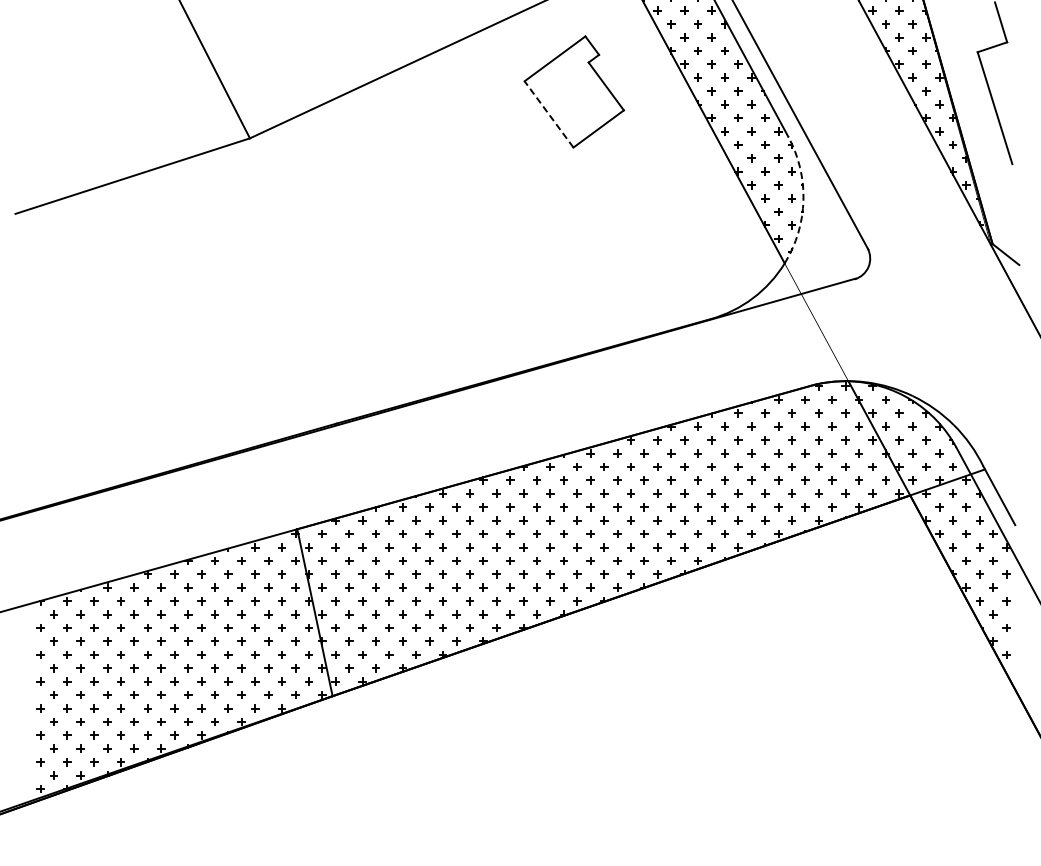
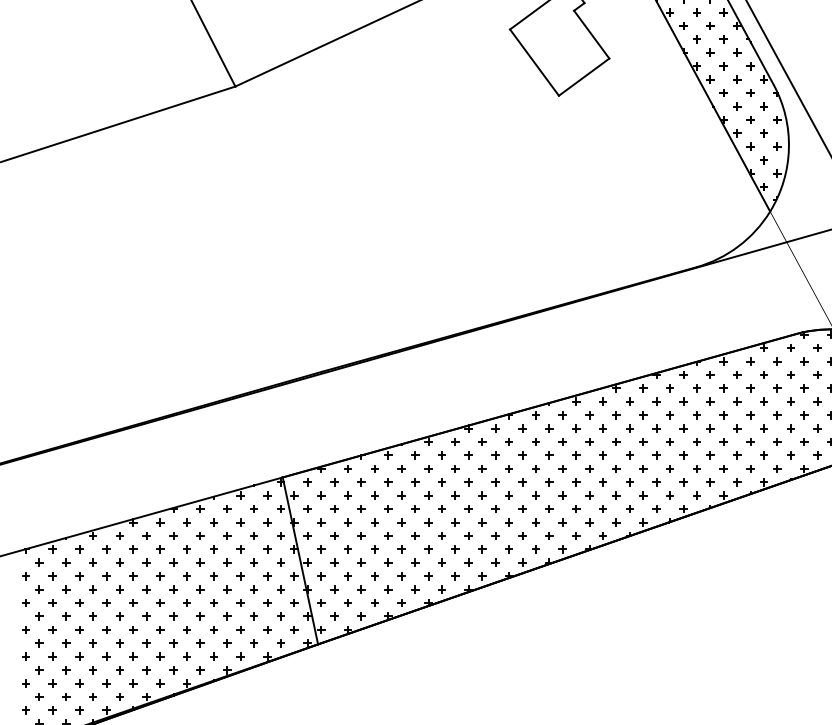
line: (548, 114) -> (533, 62), dashed -> solid
arc: (803, 200) -> (788, 148), dashed -> solid

